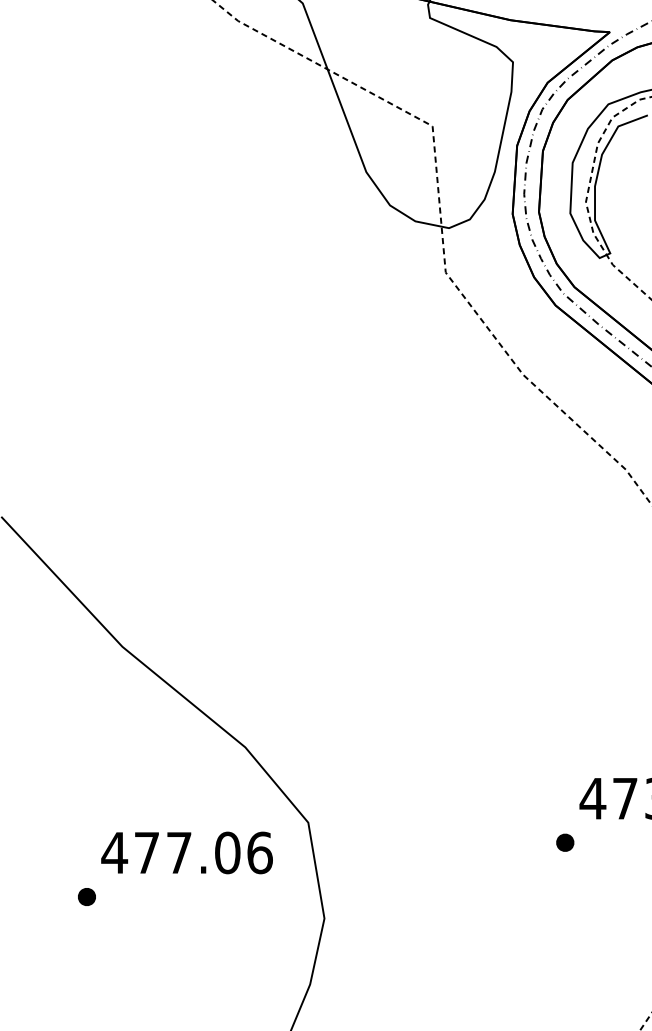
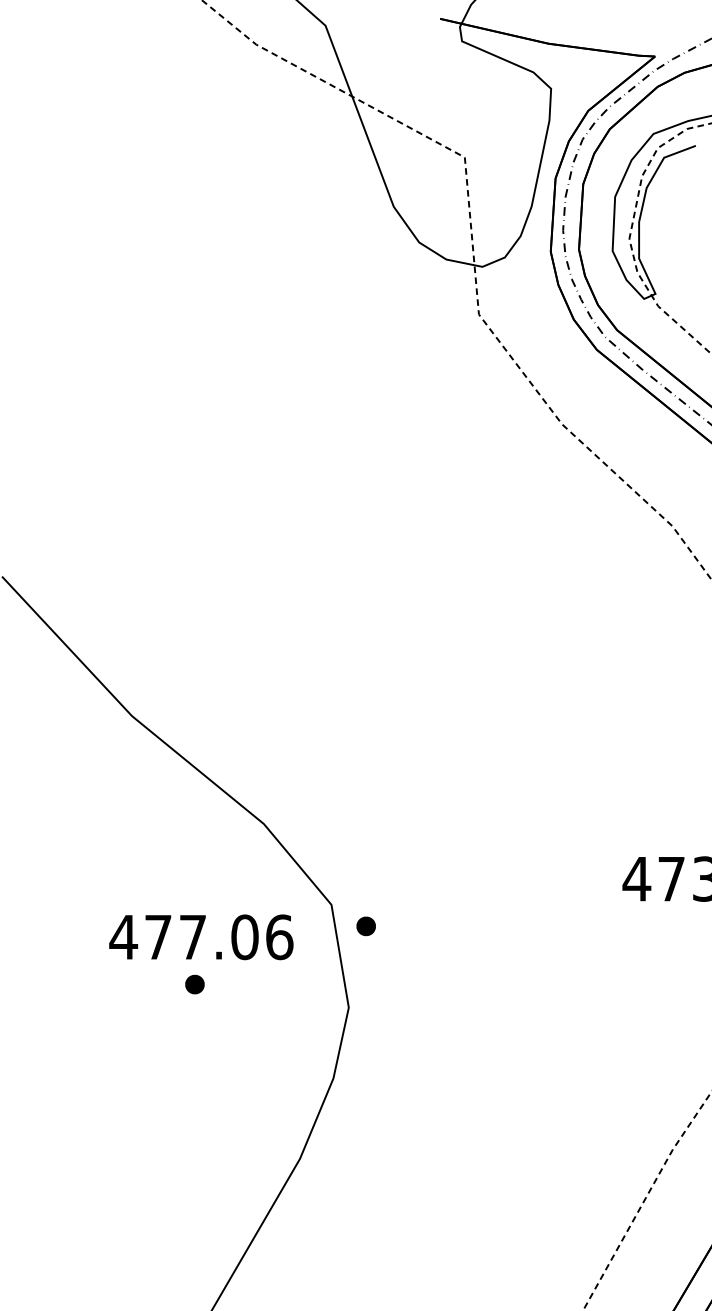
part: (564, 842) -> (365, 926), moved
part: (86, 896) -> (194, 984), moved

